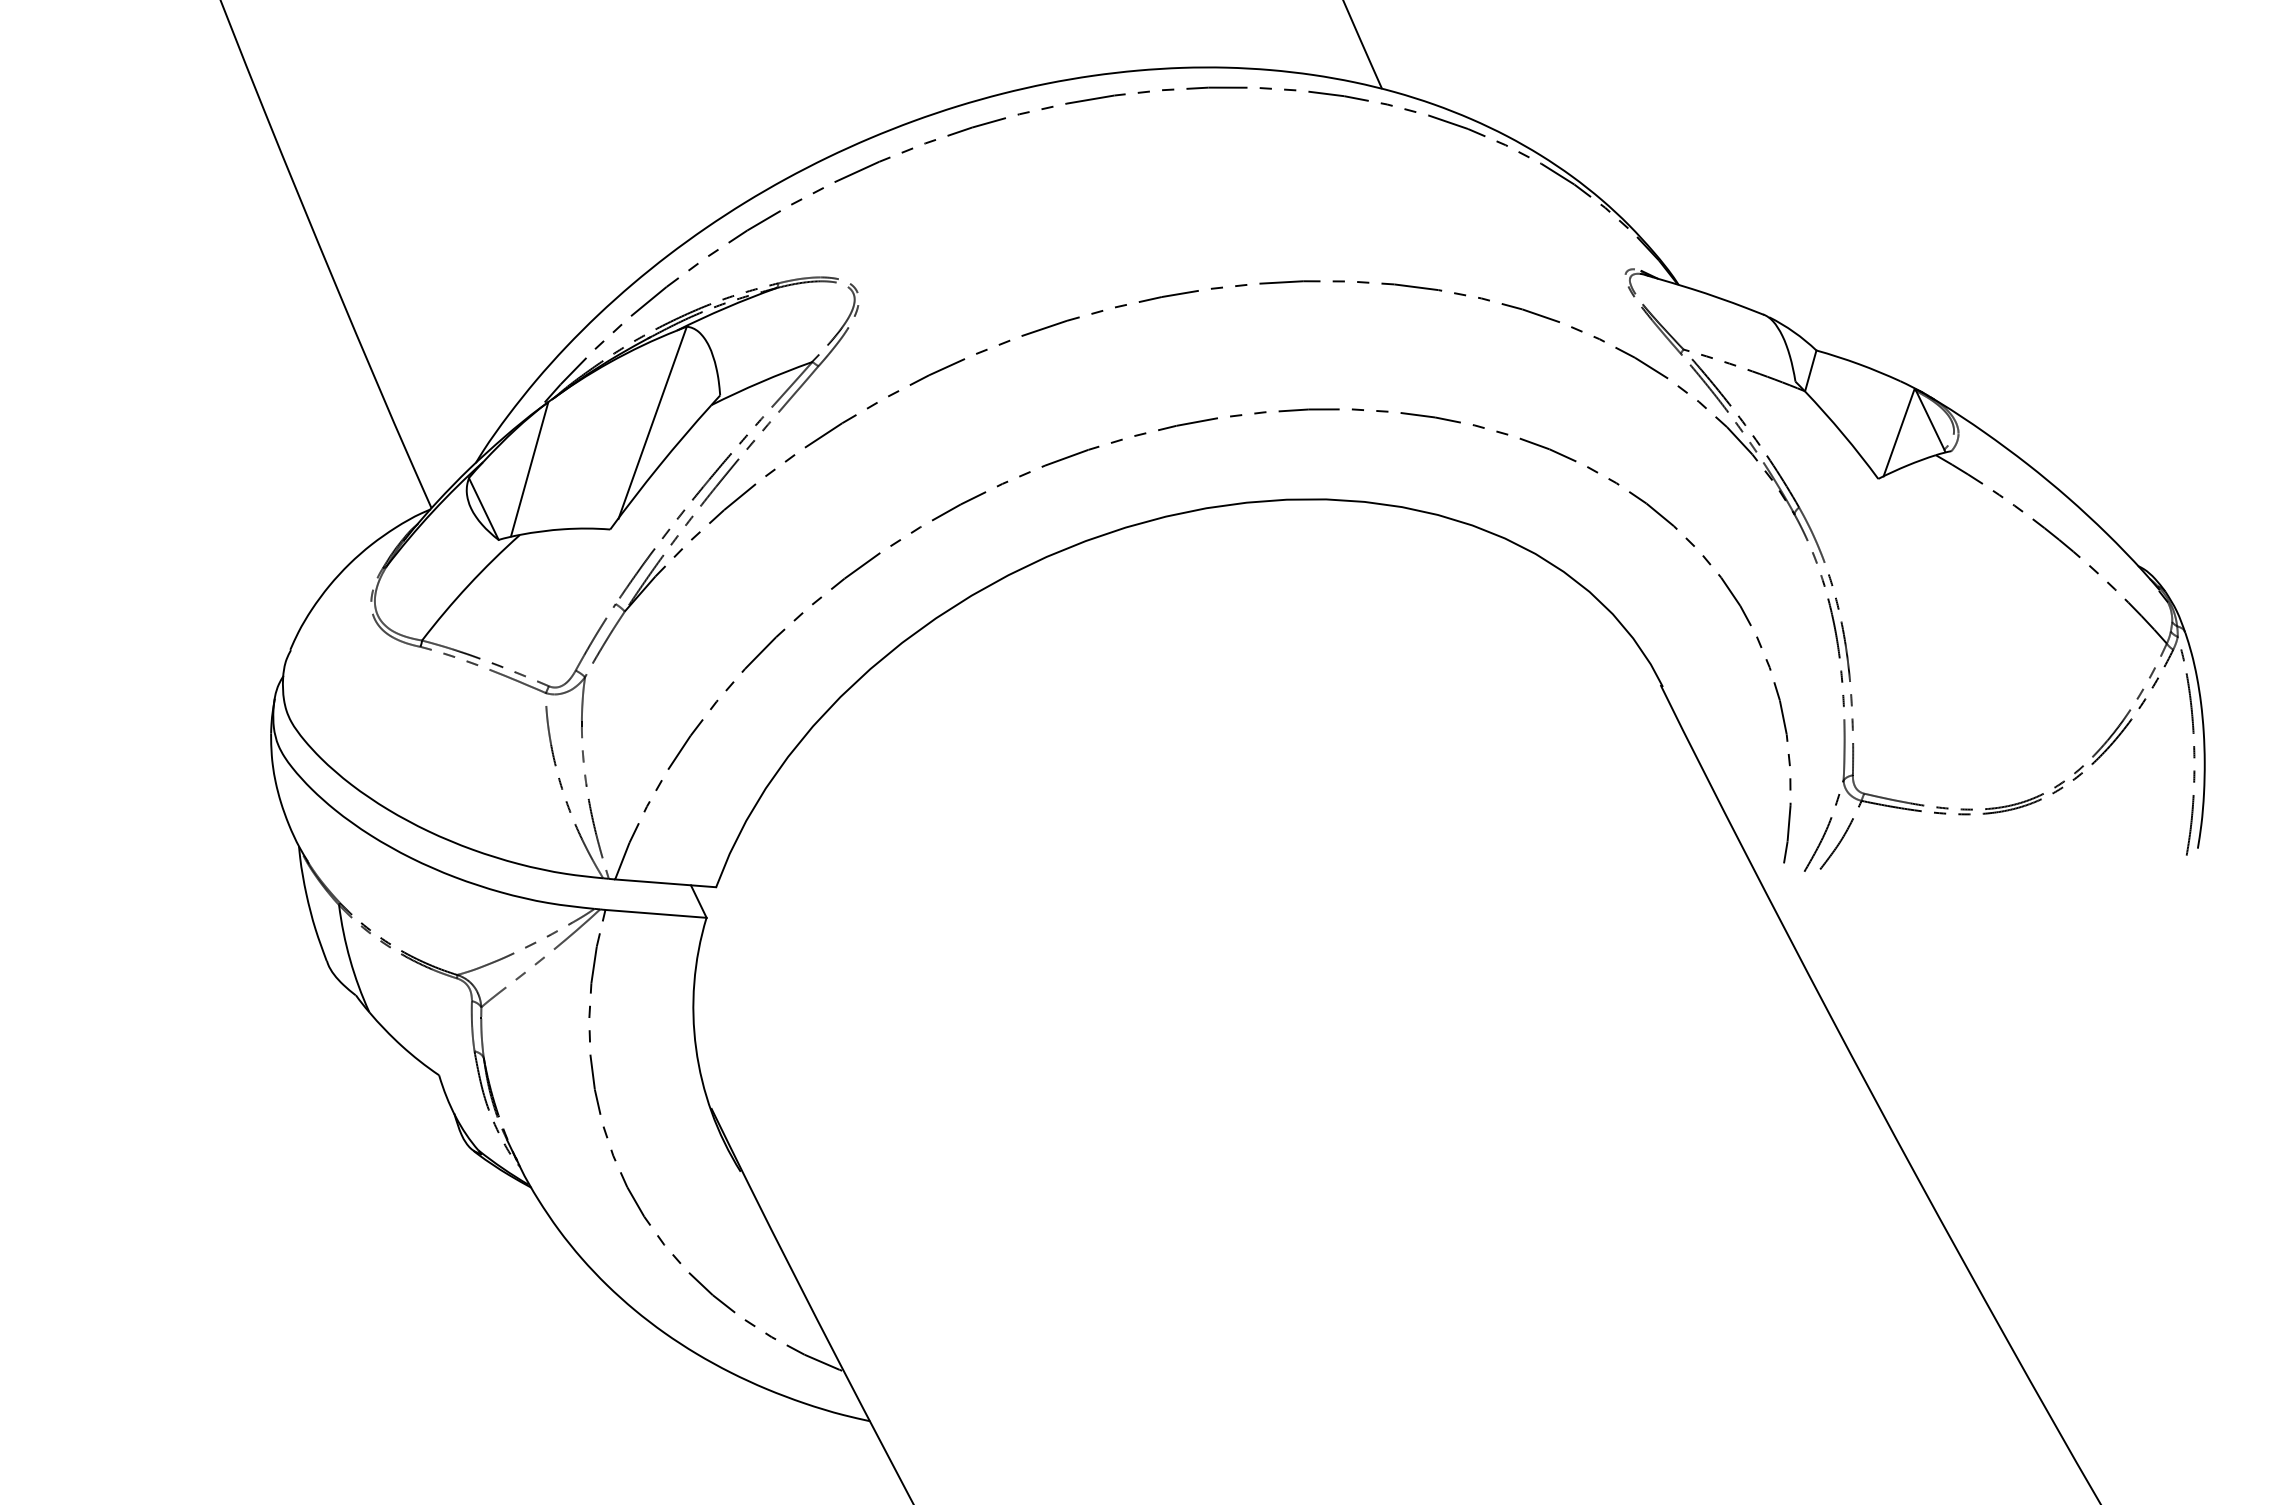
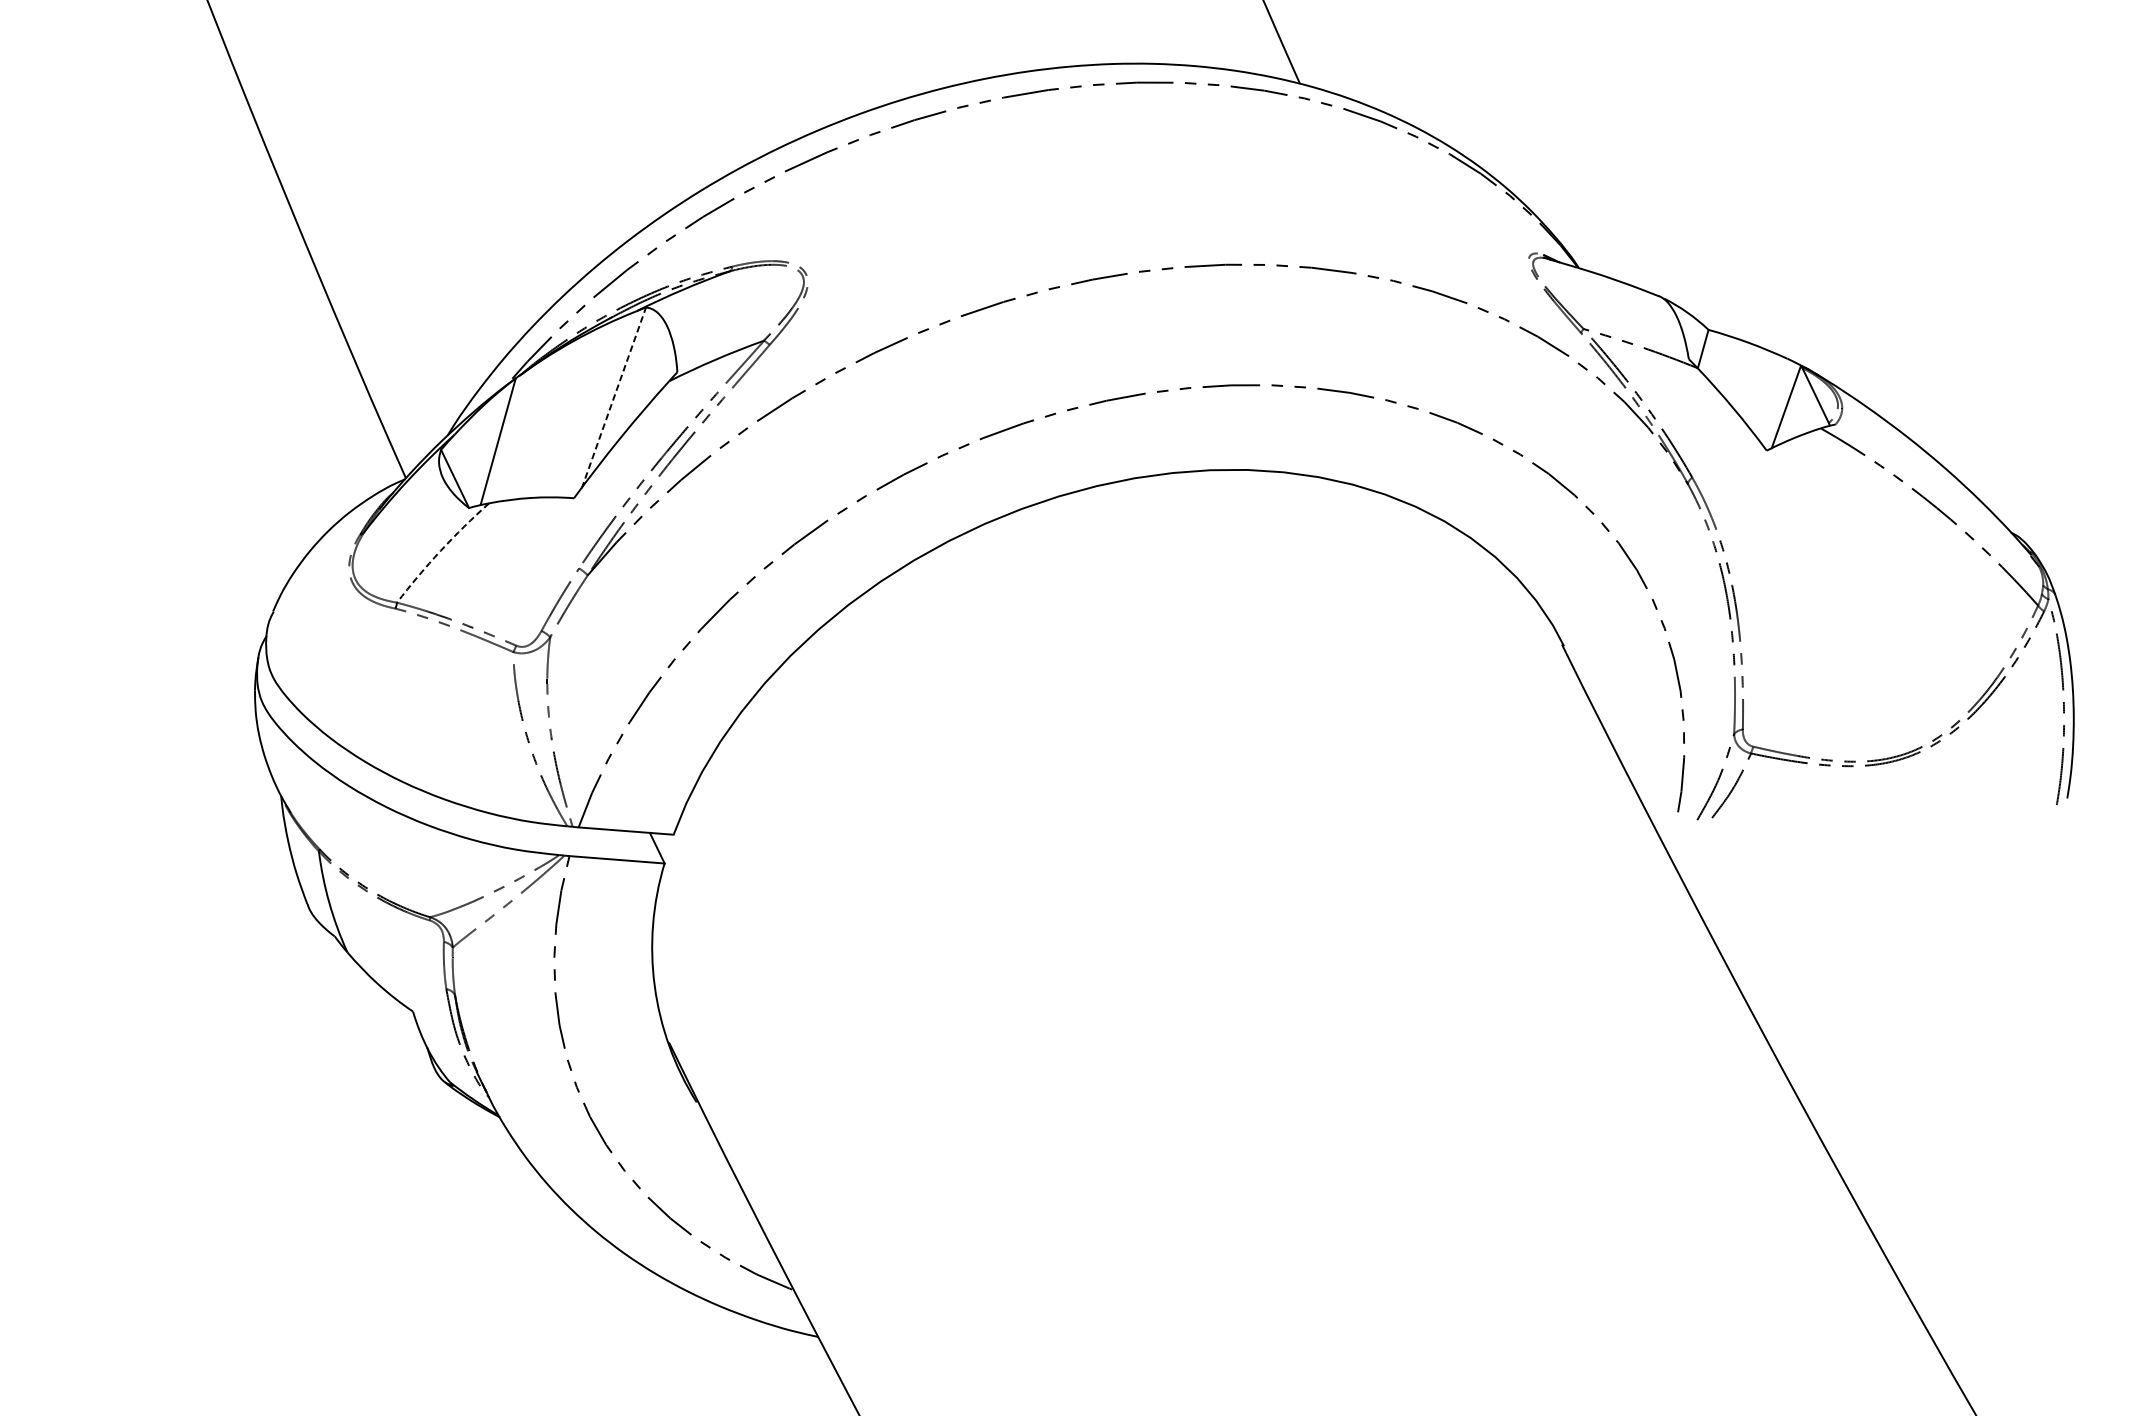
line: (652, 422) -> (613, 397), solid -> dashed
arc: (468, 585) -> (440, 550), solid -> dashed

